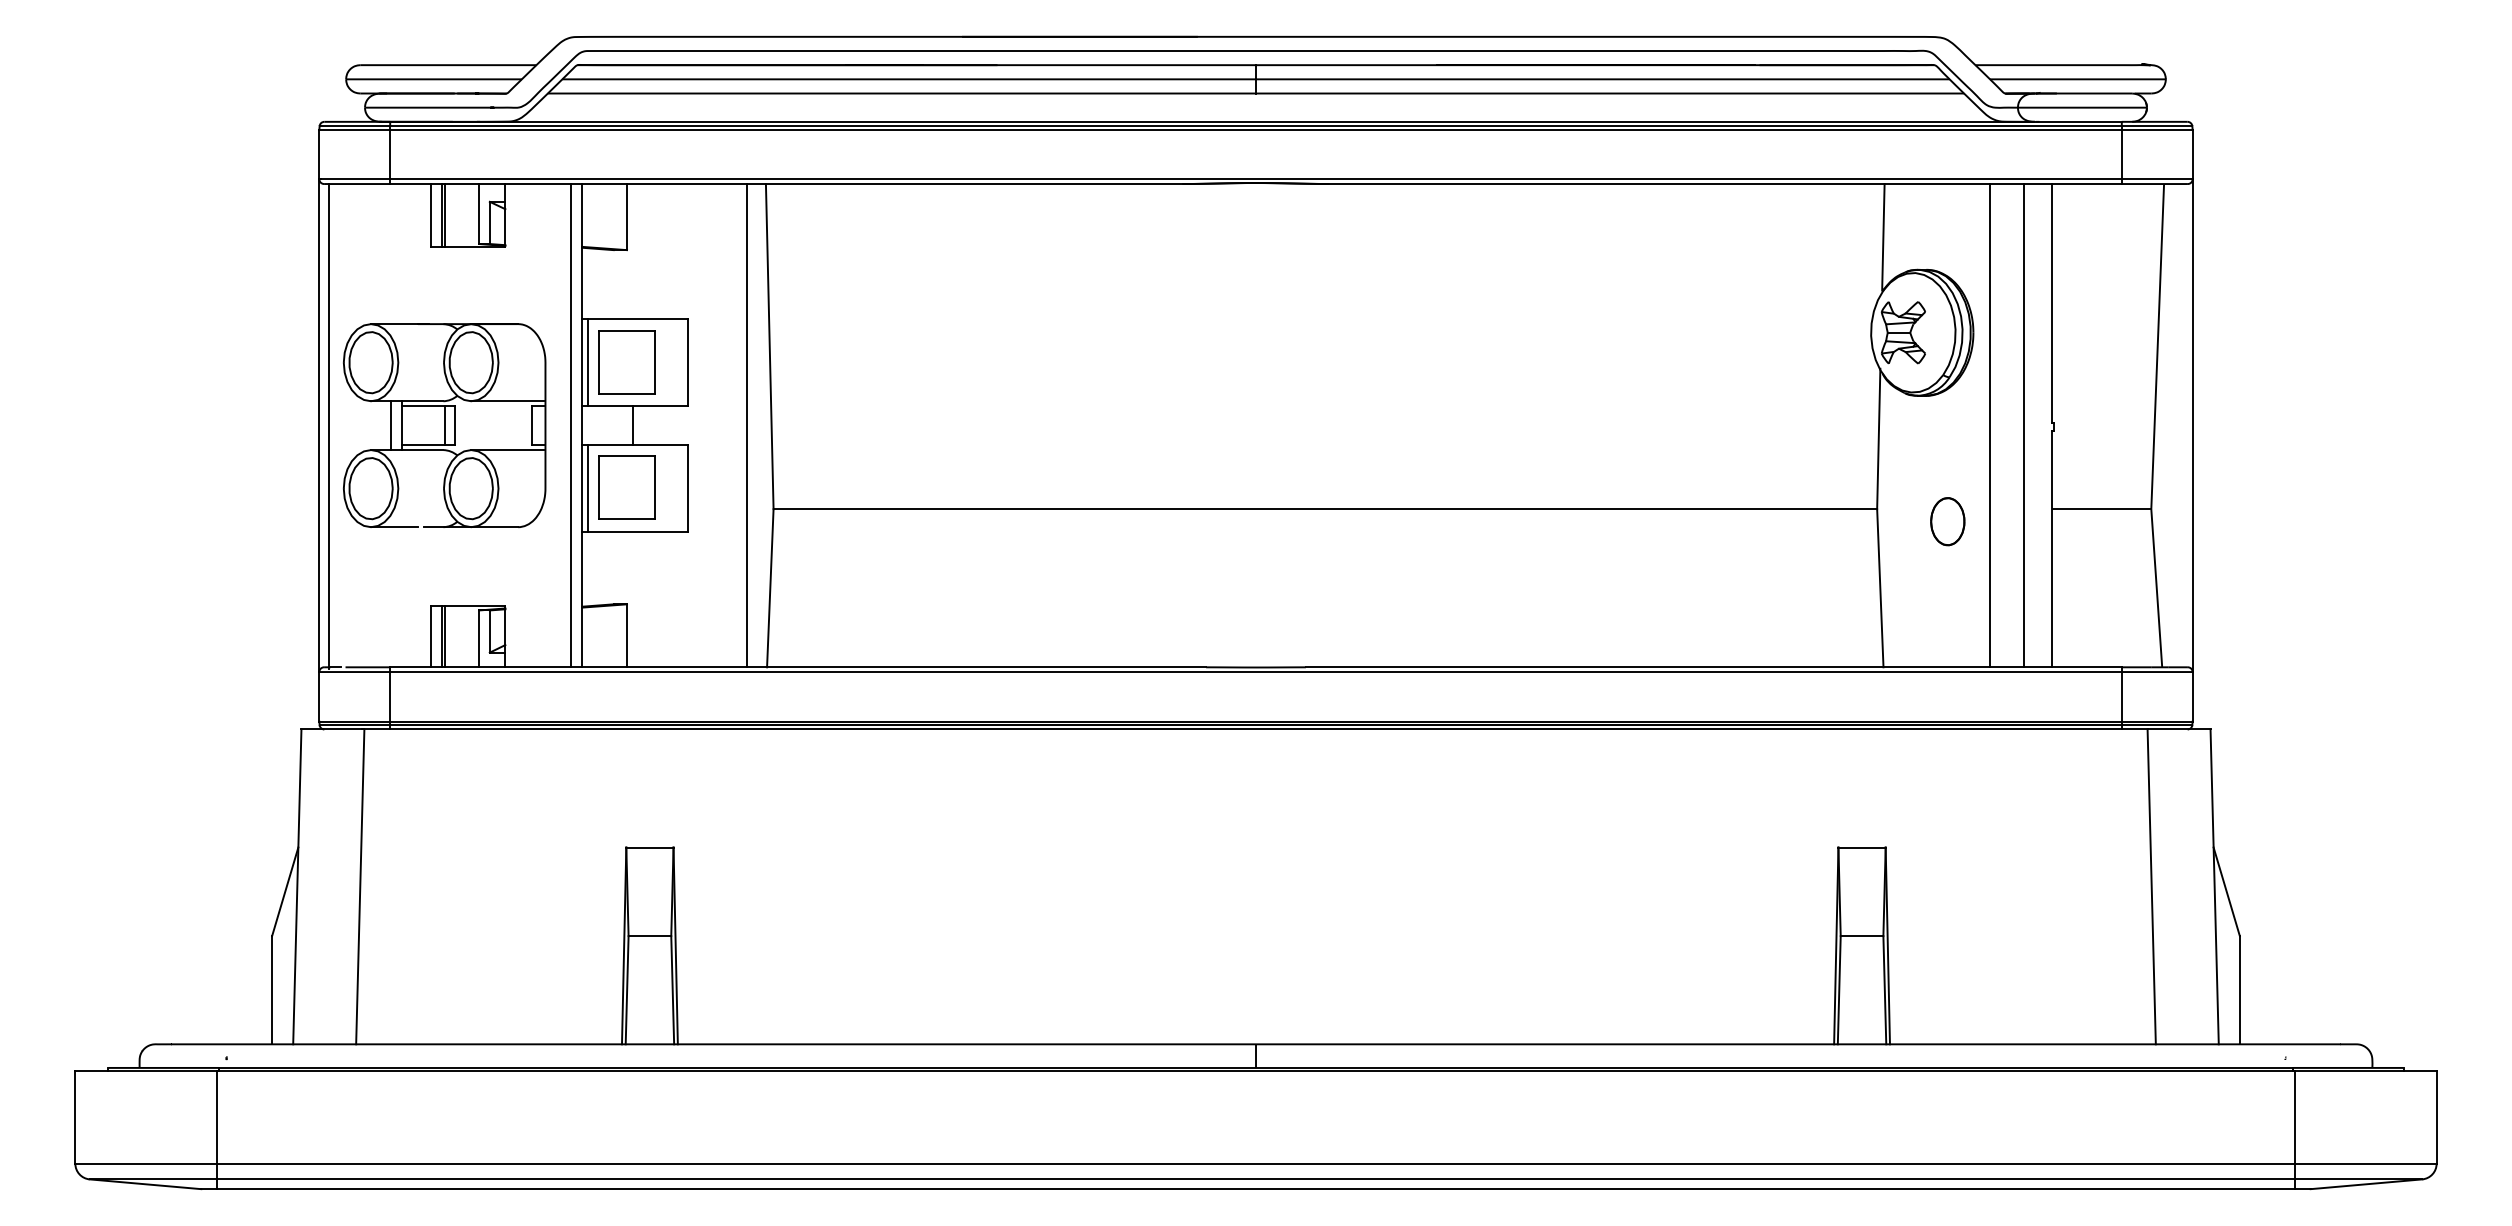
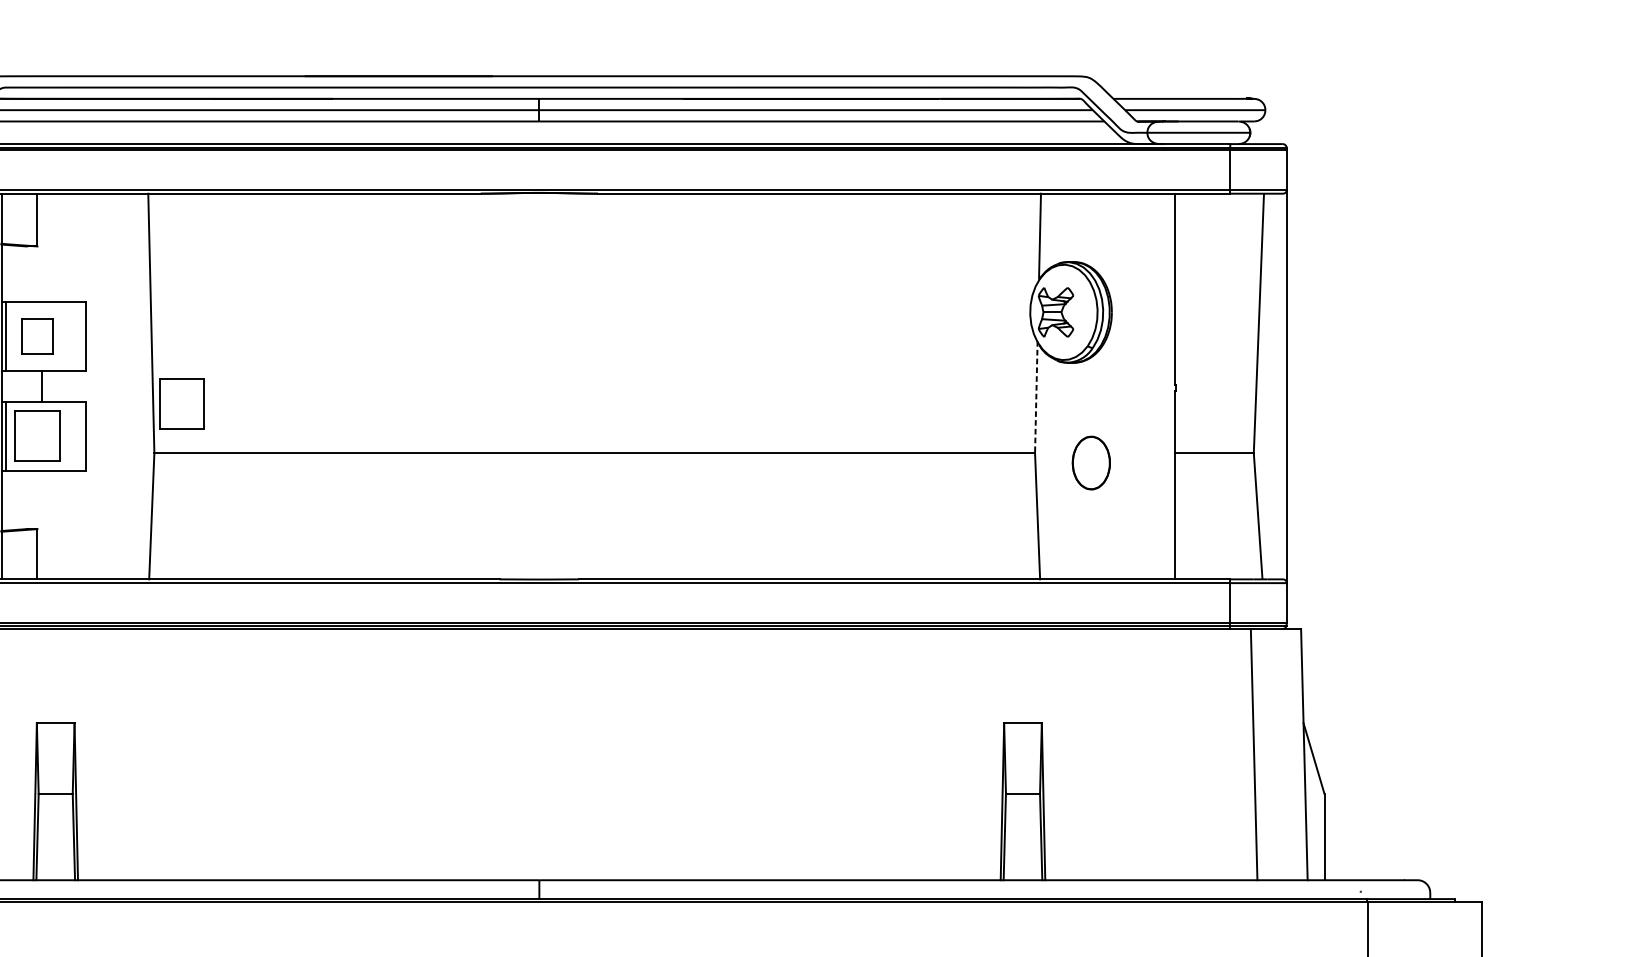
part: (626, 362) -> (37, 336), size x0.7
line: (746, 425) -> (132, 386), removed
line: (1989, 425) -> (1124, 386), removed
line: (2024, 425) -> (1152, 386), removed
line: (1878, 439) -> (1036, 397), solid -> dashed
part: (807, 447) -> (181, 403), added
part: (1947, 521) -> (1091, 463), size x1.4

